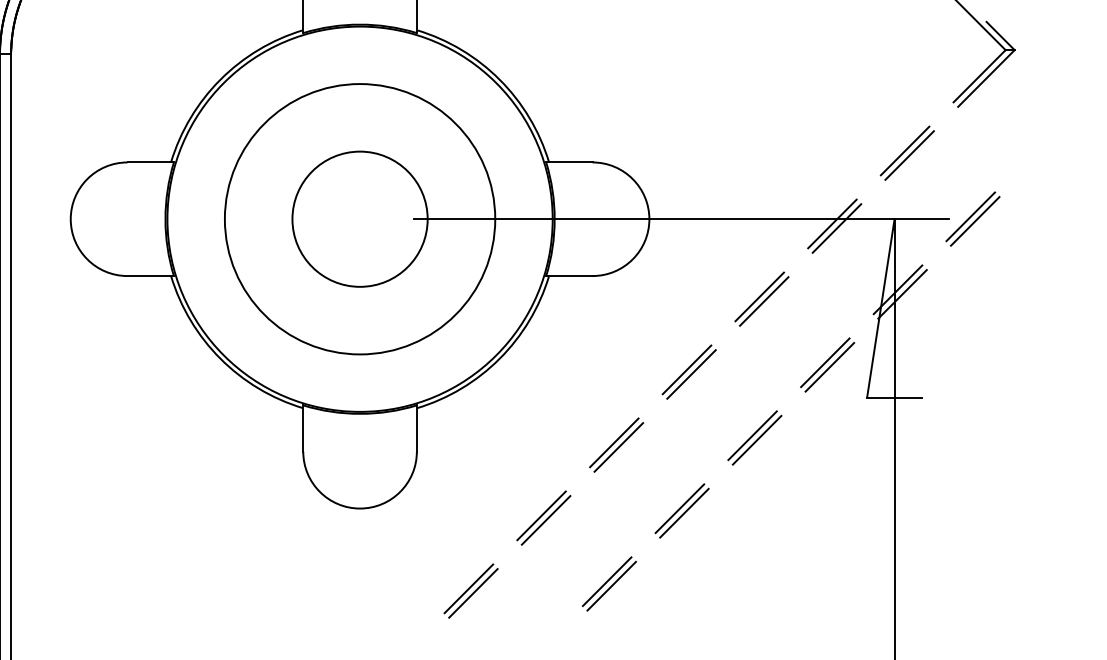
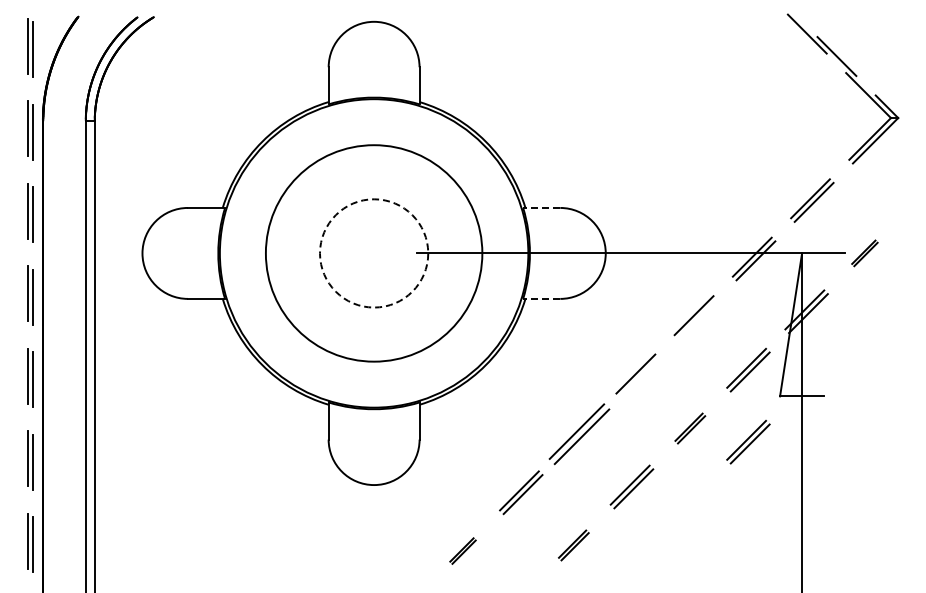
line: (569, 161) -> (541, 207), solid -> dashed
circle: (359, 219) -> (373, 253), solid -> dashed
part: (972, 219) -> (864, 253), size x0.6
line: (569, 275) -> (541, 298), solid -> dashed
line: (763, 300) -> (697, 318), removed
line: (691, 374) -> (639, 377), removed
part: (755, 437) -> (690, 428), size x0.7
part: (616, 445) -> (579, 434), size x1.4
part: (827, 454) -> (748, 441), added
part: (609, 584) -> (573, 545), size x0.7
part: (470, 590) -> (462, 550), size x0.6

